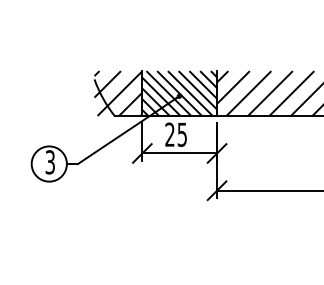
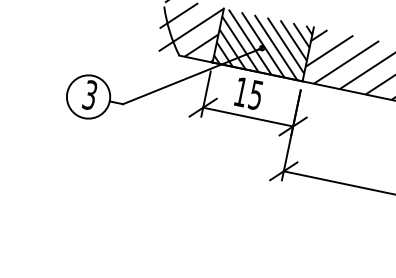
text: (169, 134) -> (240, 91), 25 -> 15

